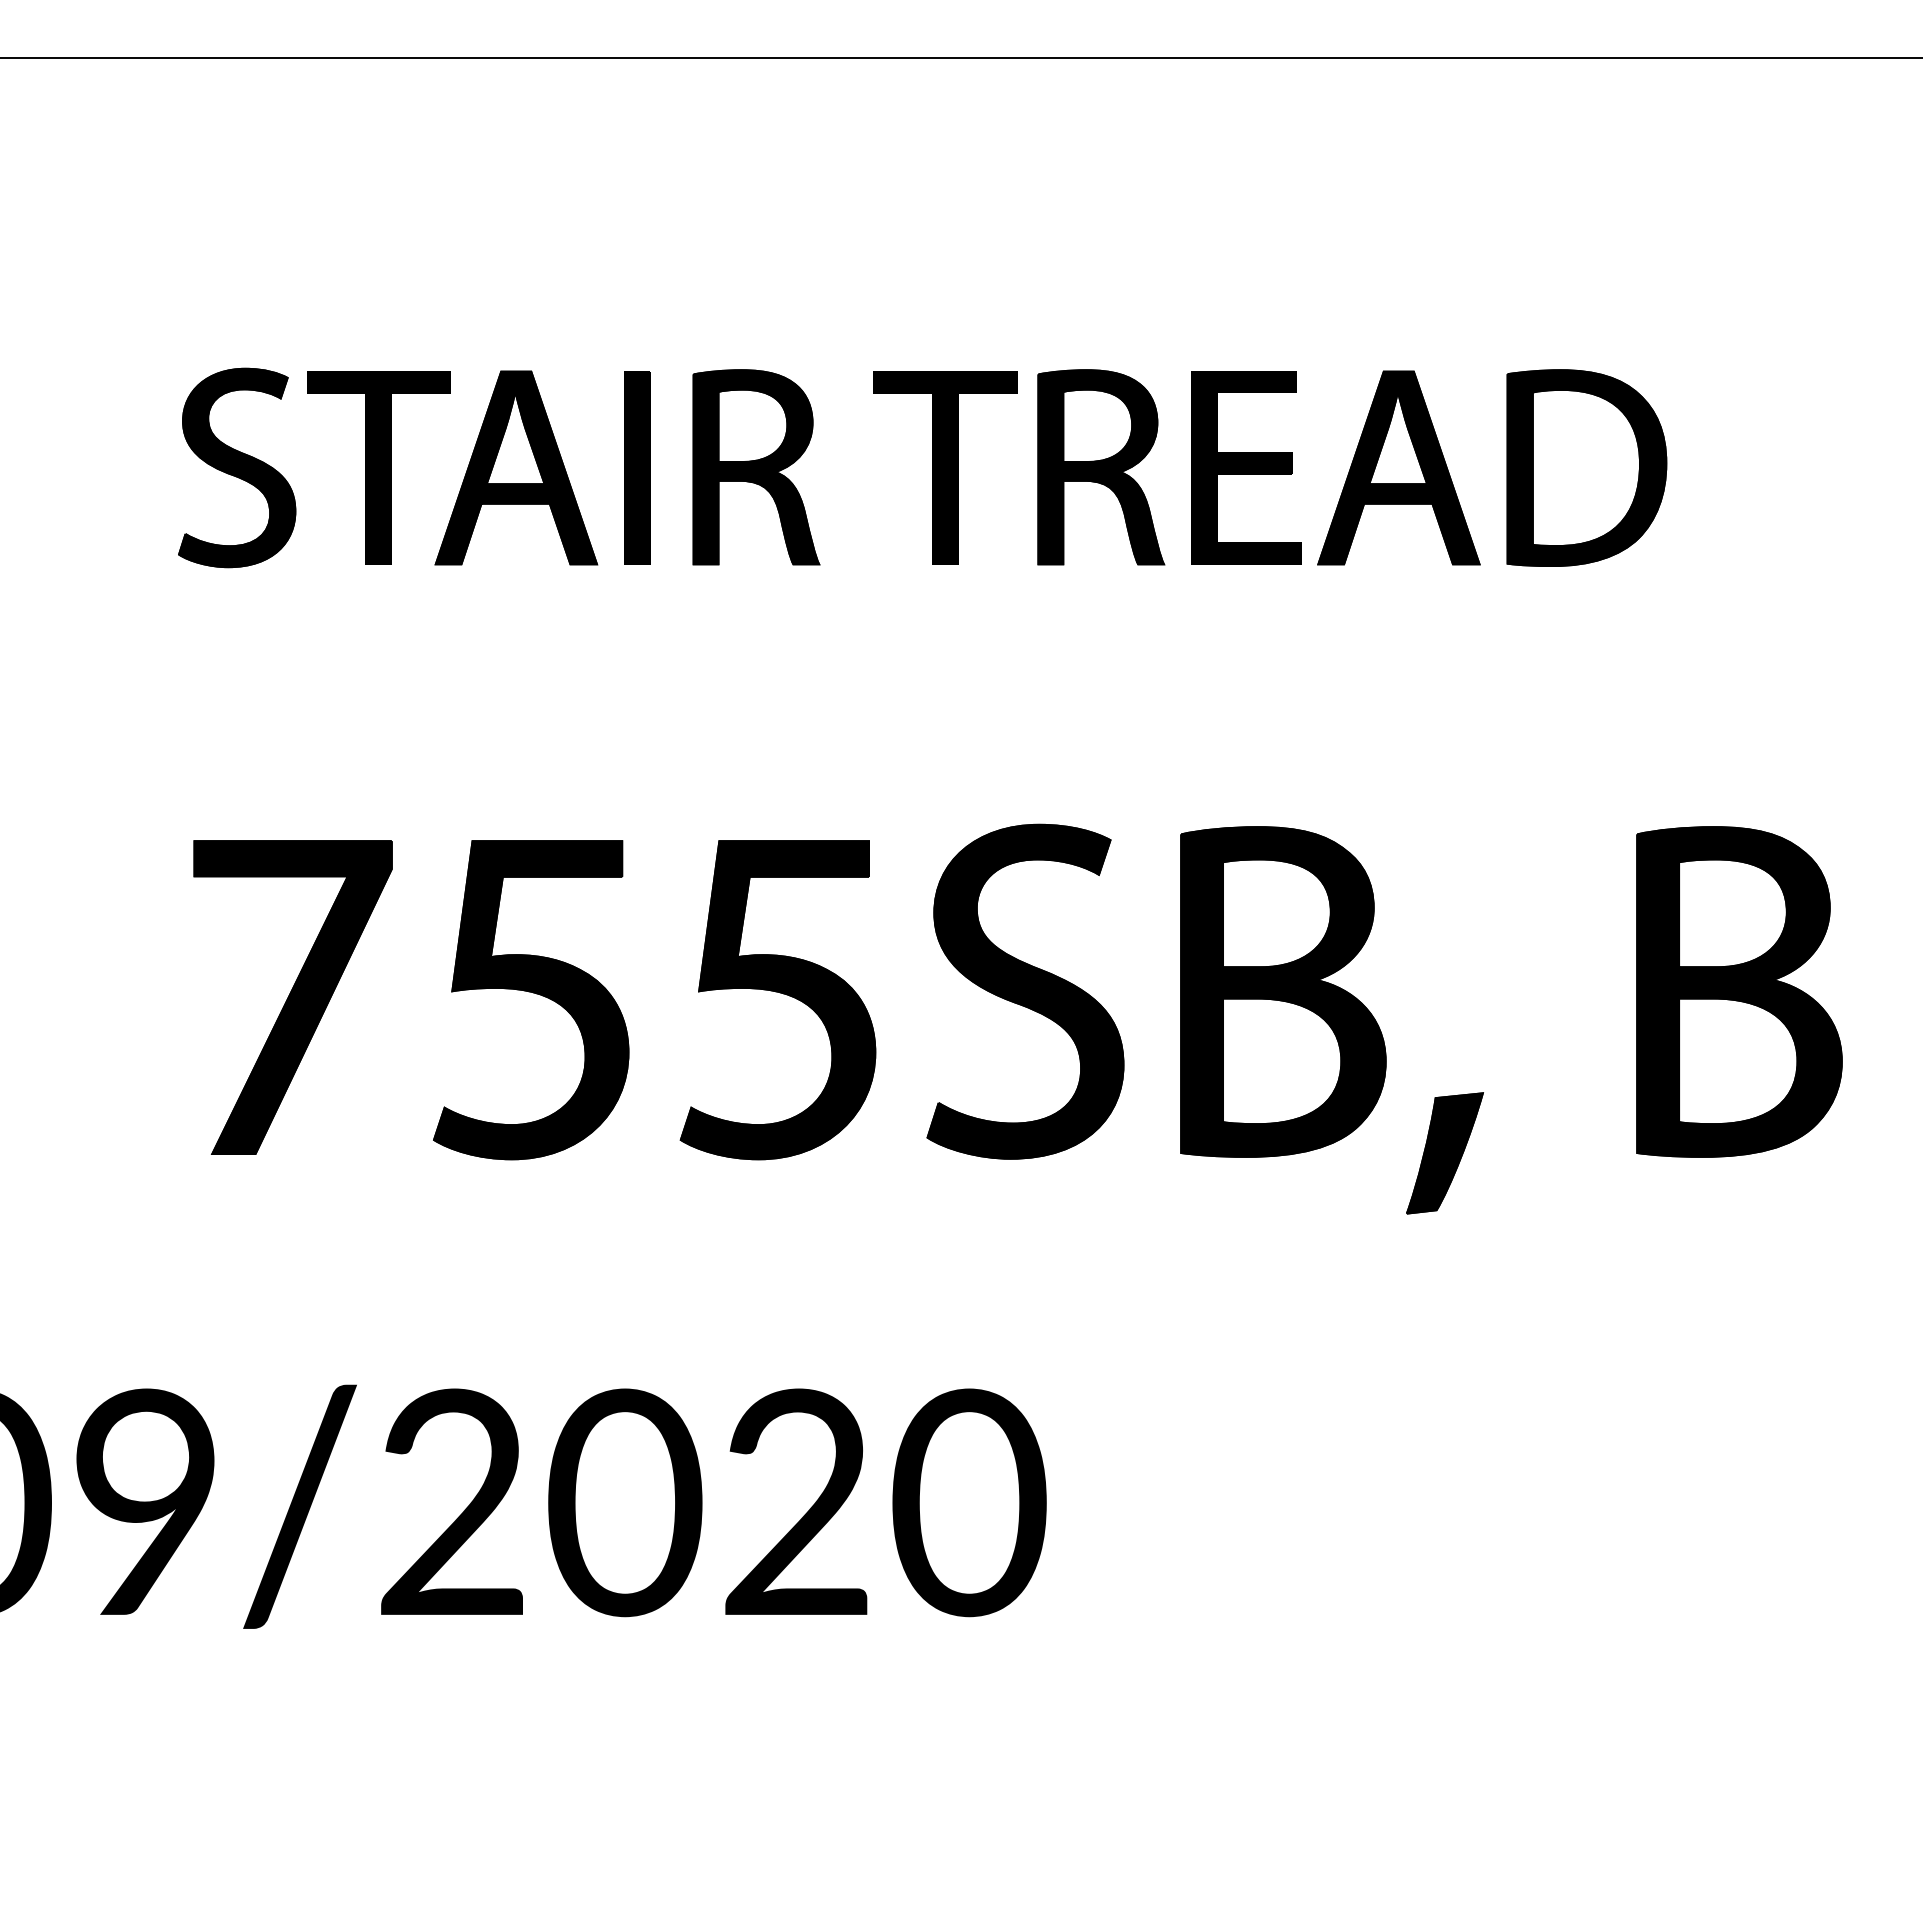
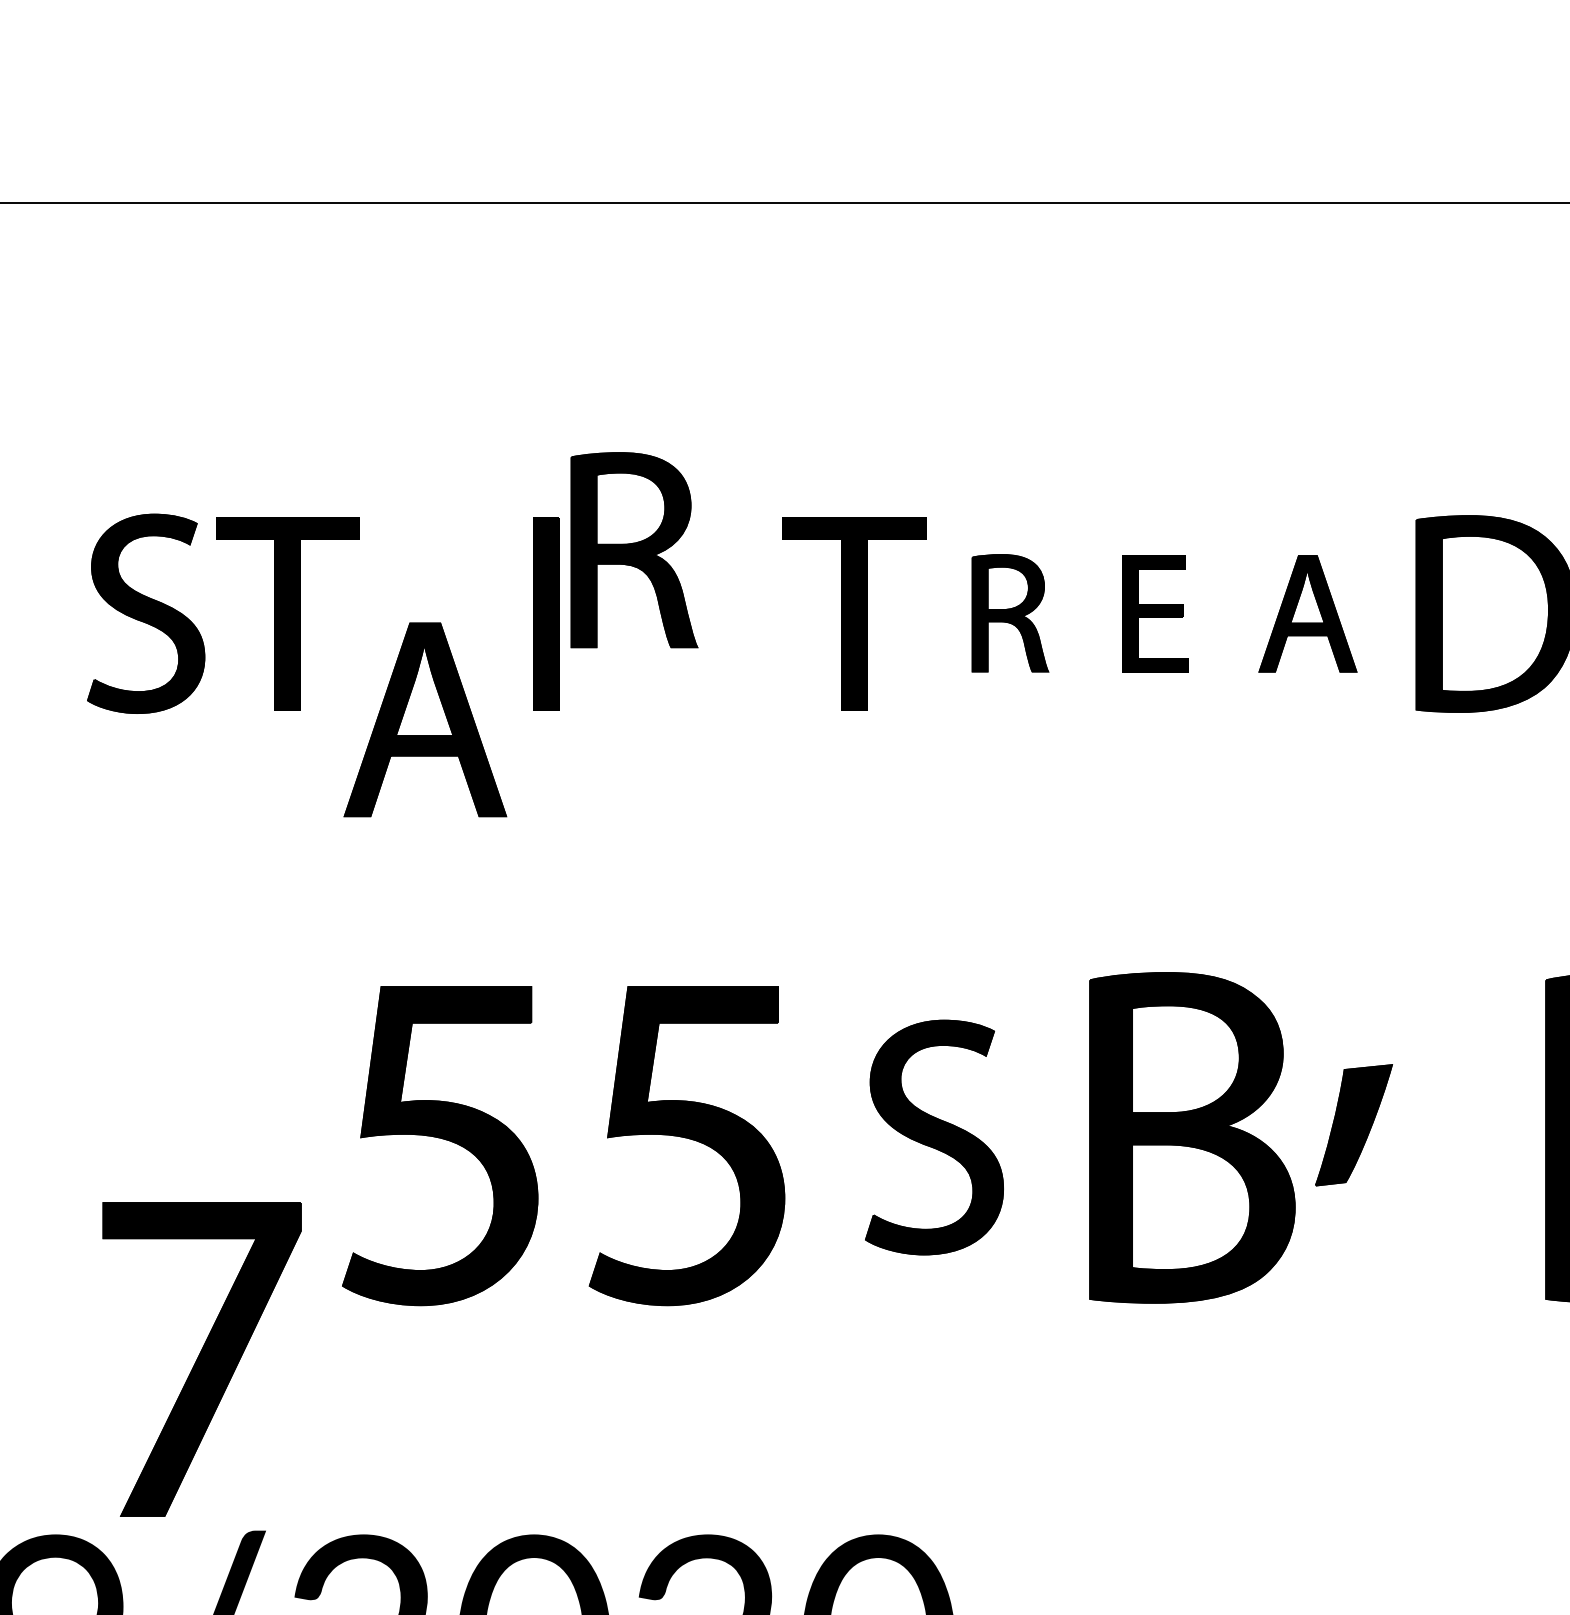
part: (516, 467) -> (425, 719), moved
part: (756, 467) -> (634, 550), moved
part: (1101, 467) -> (1010, 613), size x0.6
part: (1246, 467) -> (1155, 613), size x0.6
part: (1398, 467) -> (1307, 613), size x0.6
part: (1025, 991) -> (934, 1137), size x0.7
part: (292, 997) -> (201, 1359), moved
part: (1444, 1153) -> (1353, 1125), moved

